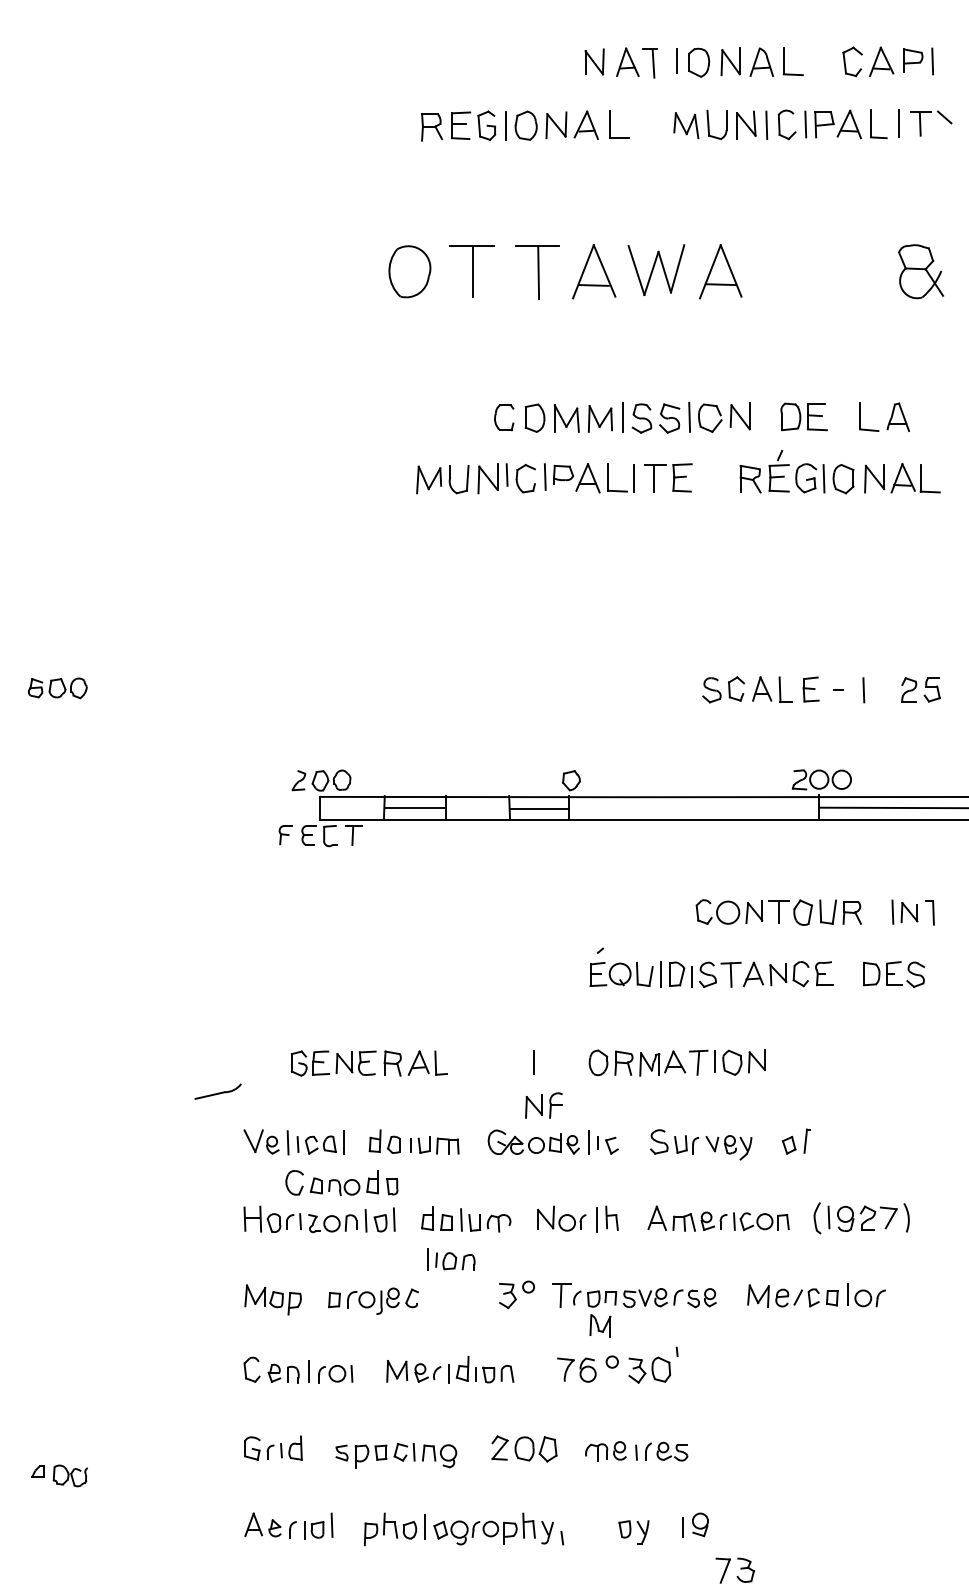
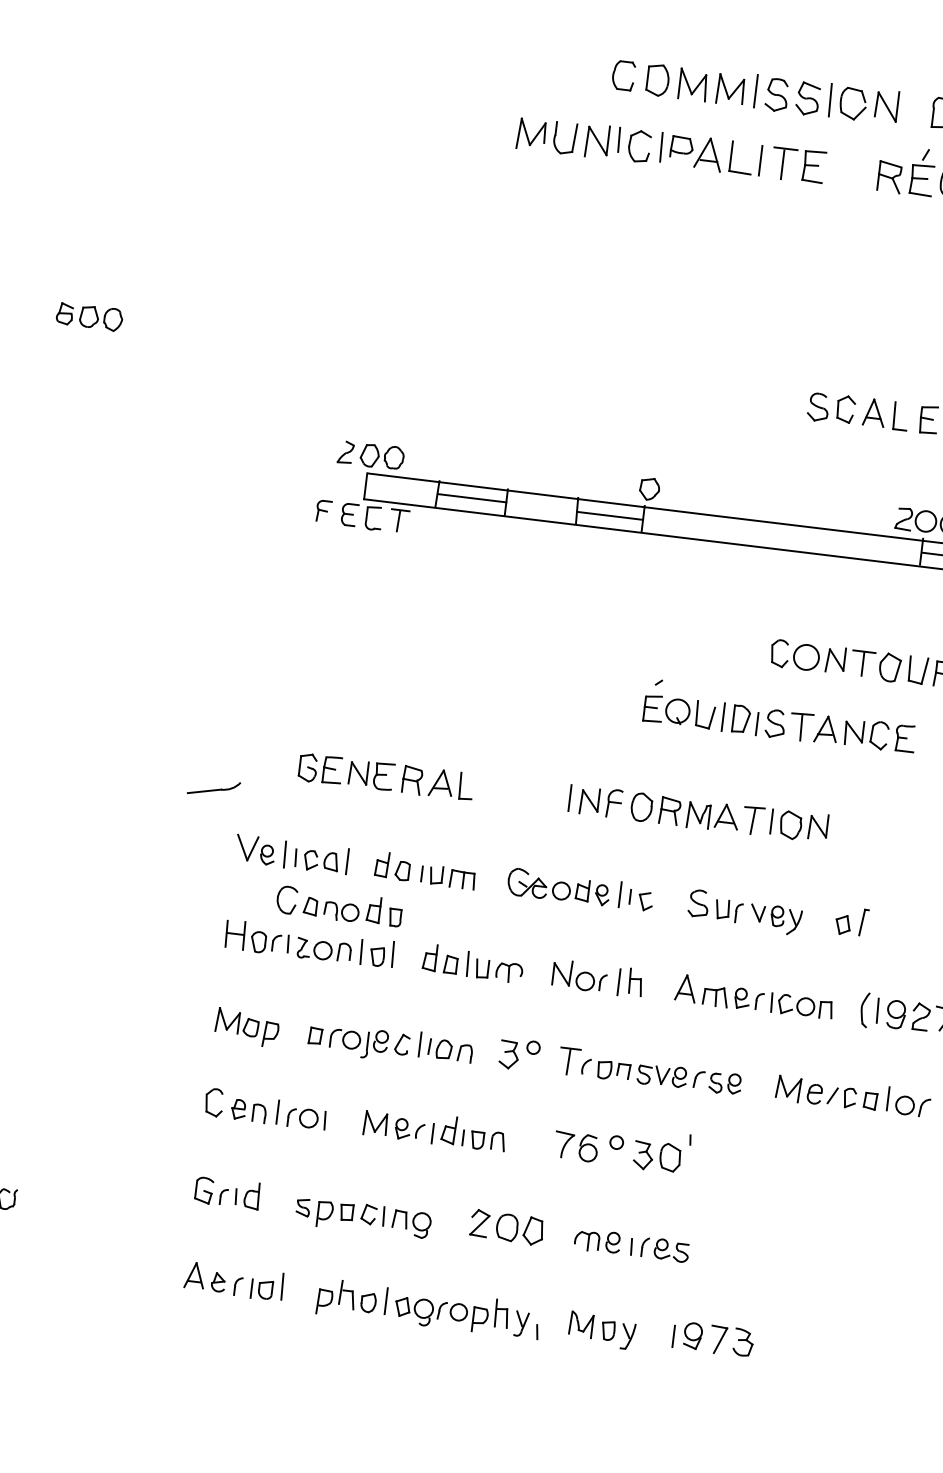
part: (543, 1105) -> (600, 801), moved
part: (451, 1259) -> (446, 1047), moved
part: (600, 1325) -> (581, 1324), moved
part: (740, 1569) -> (737, 1340), moved

